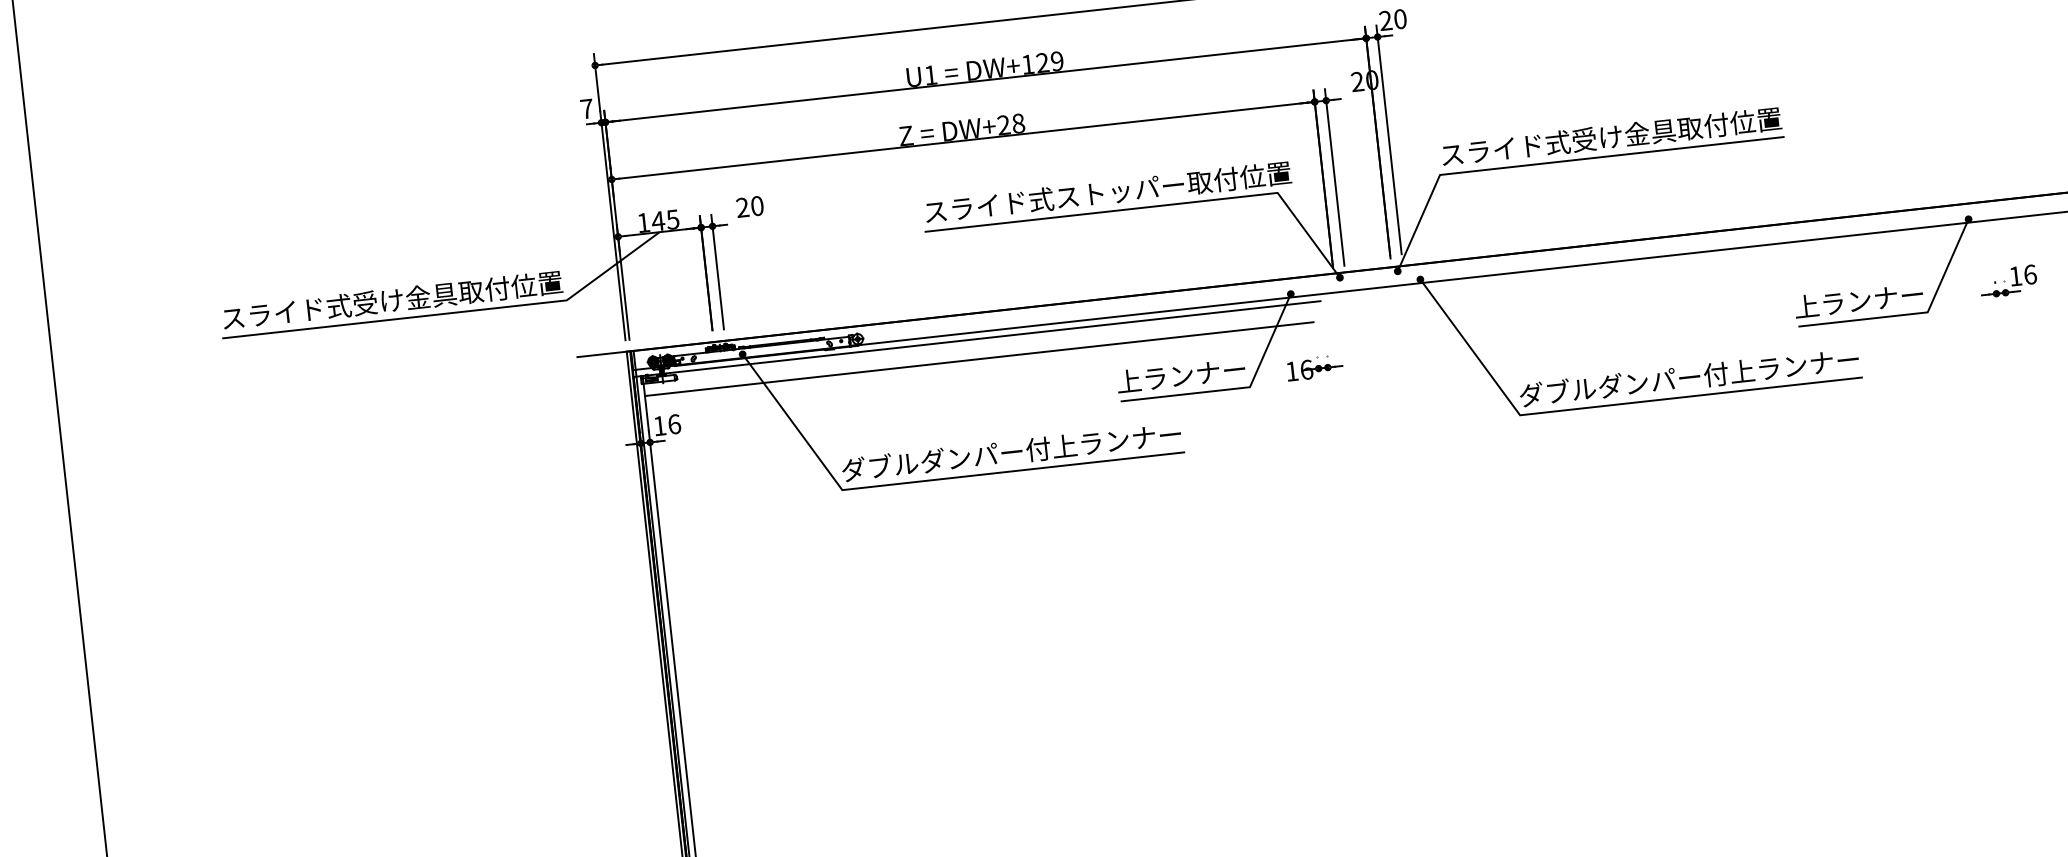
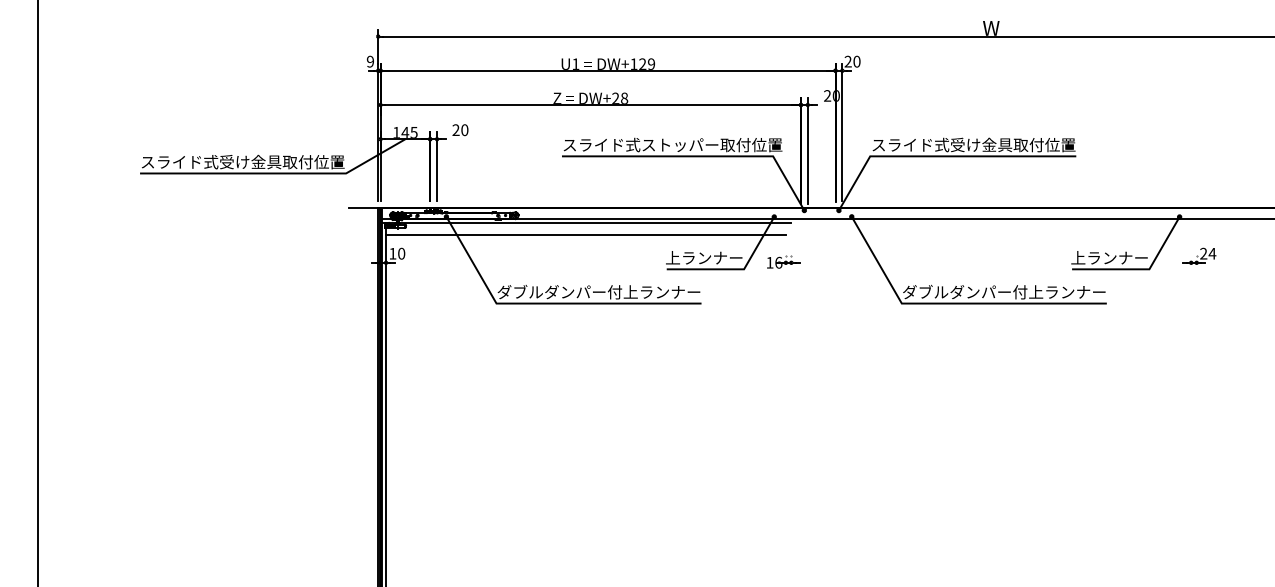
text: (586, 108) -> (370, 61), 7 -> 9
text: (2023, 274) -> (1208, 253), 16 -> 24
text: (674, 423) -> (401, 253), 16 -> 10

